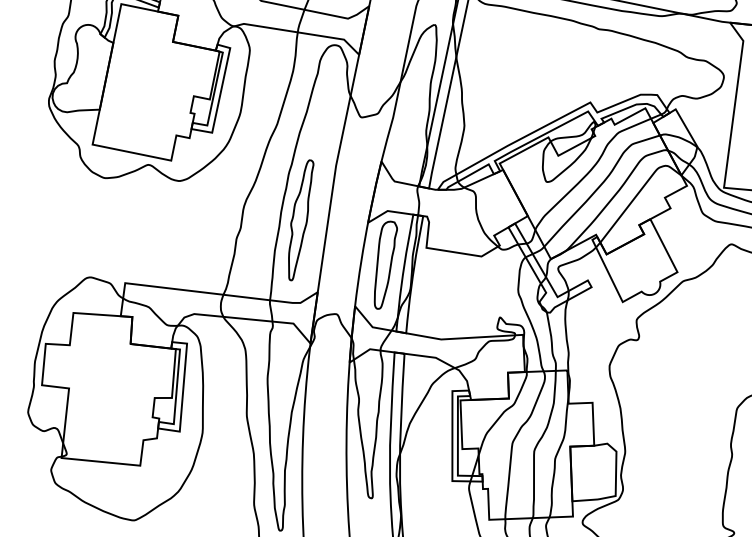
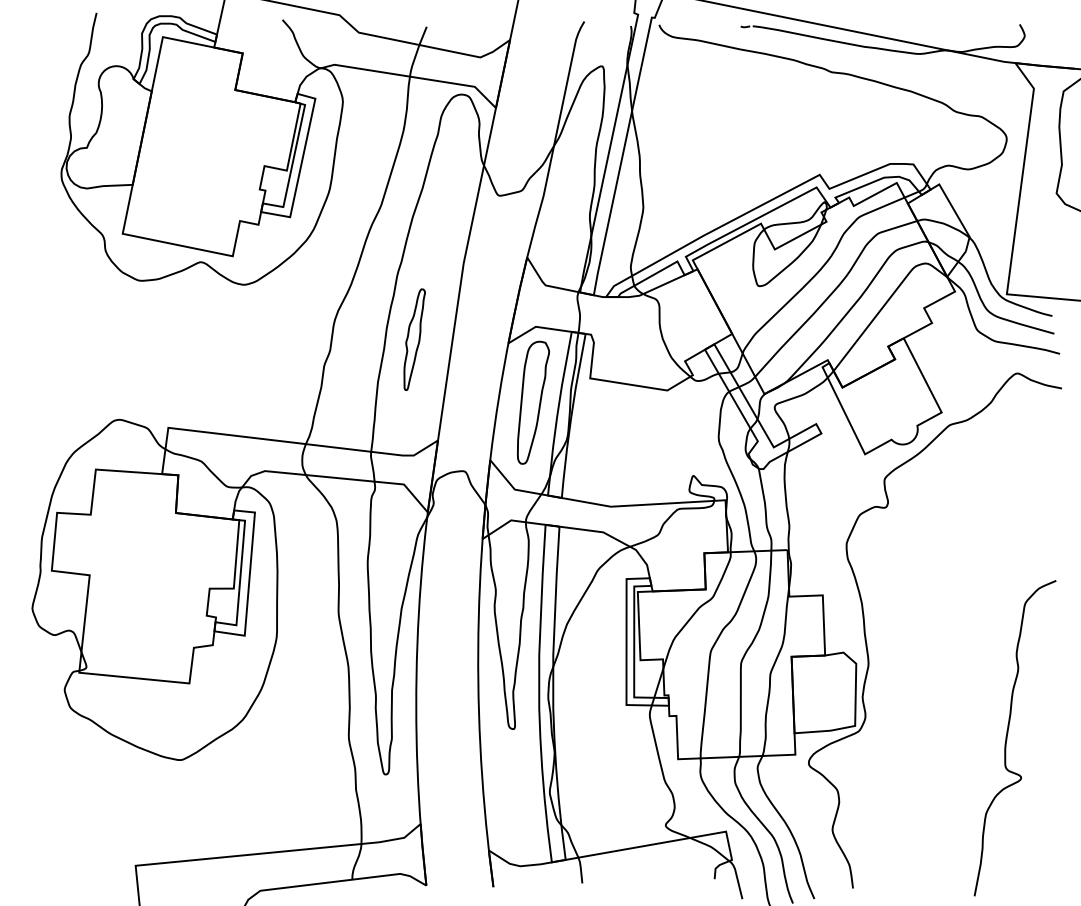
part: (300, 220) -> (414, 339), size x0.6

